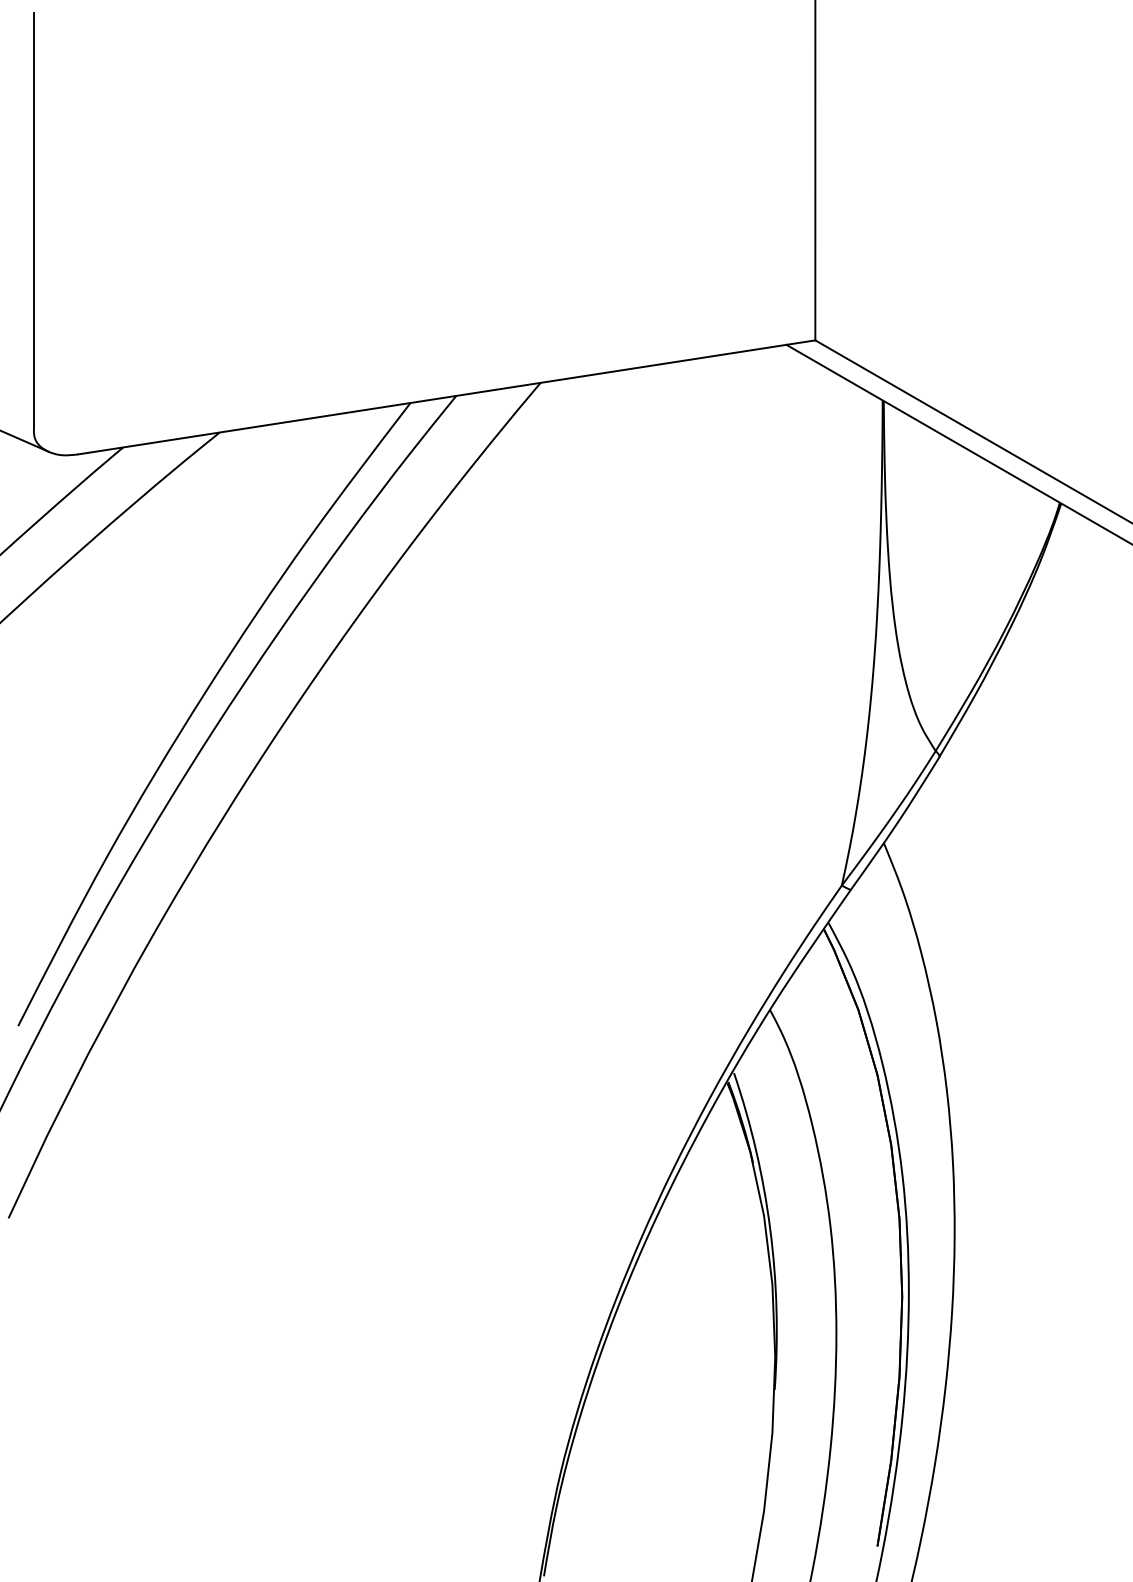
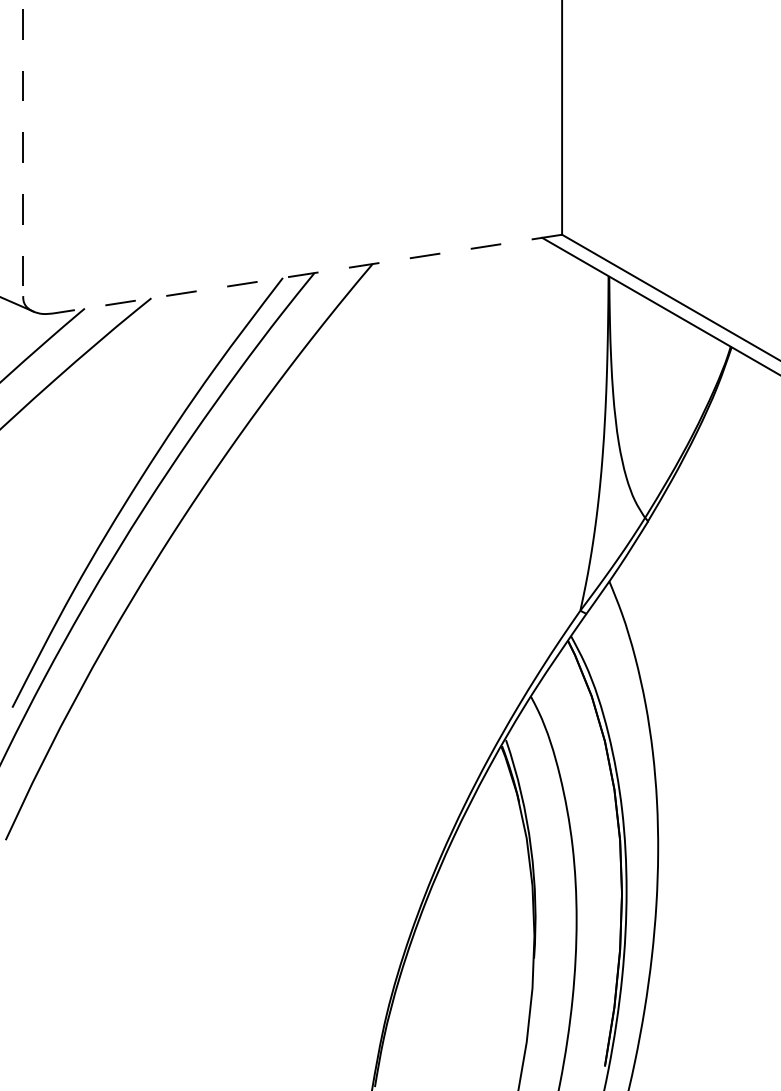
line: (34, 221) -> (23, 152), solid -> dashed
line: (446, 398) -> (307, 274), solid -> dashed

